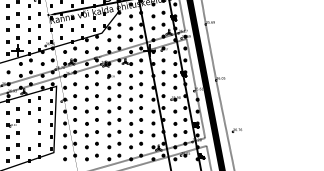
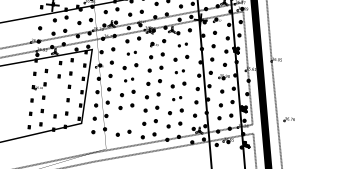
part: (136, 73) -> (183, 44), size x0.6
part: (91, 85) -> (131, 52), size x0.6
part: (135, 97) -> (179, 71), size x0.6
part: (91, 109) -> (128, 79), size x0.6
part: (135, 121) -> (176, 98), size x0.6
part: (91, 145) -> (124, 119), removed

